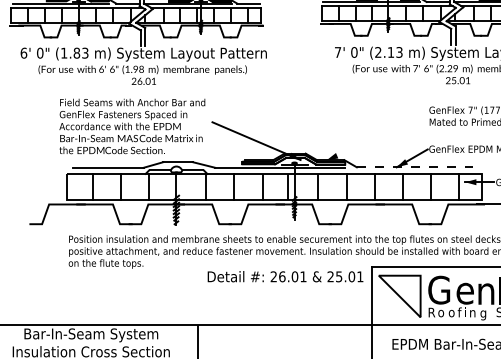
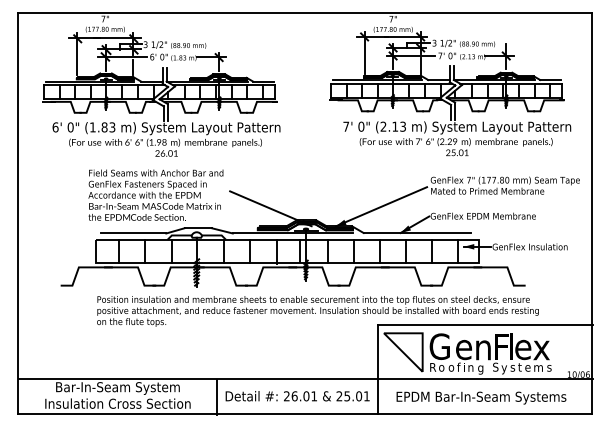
line: (376, 138) -> (381, 206), added
line: (415, 167) -> (417, 233), dashed -> solid
text: (285, 277) -> (297, 396), moved

